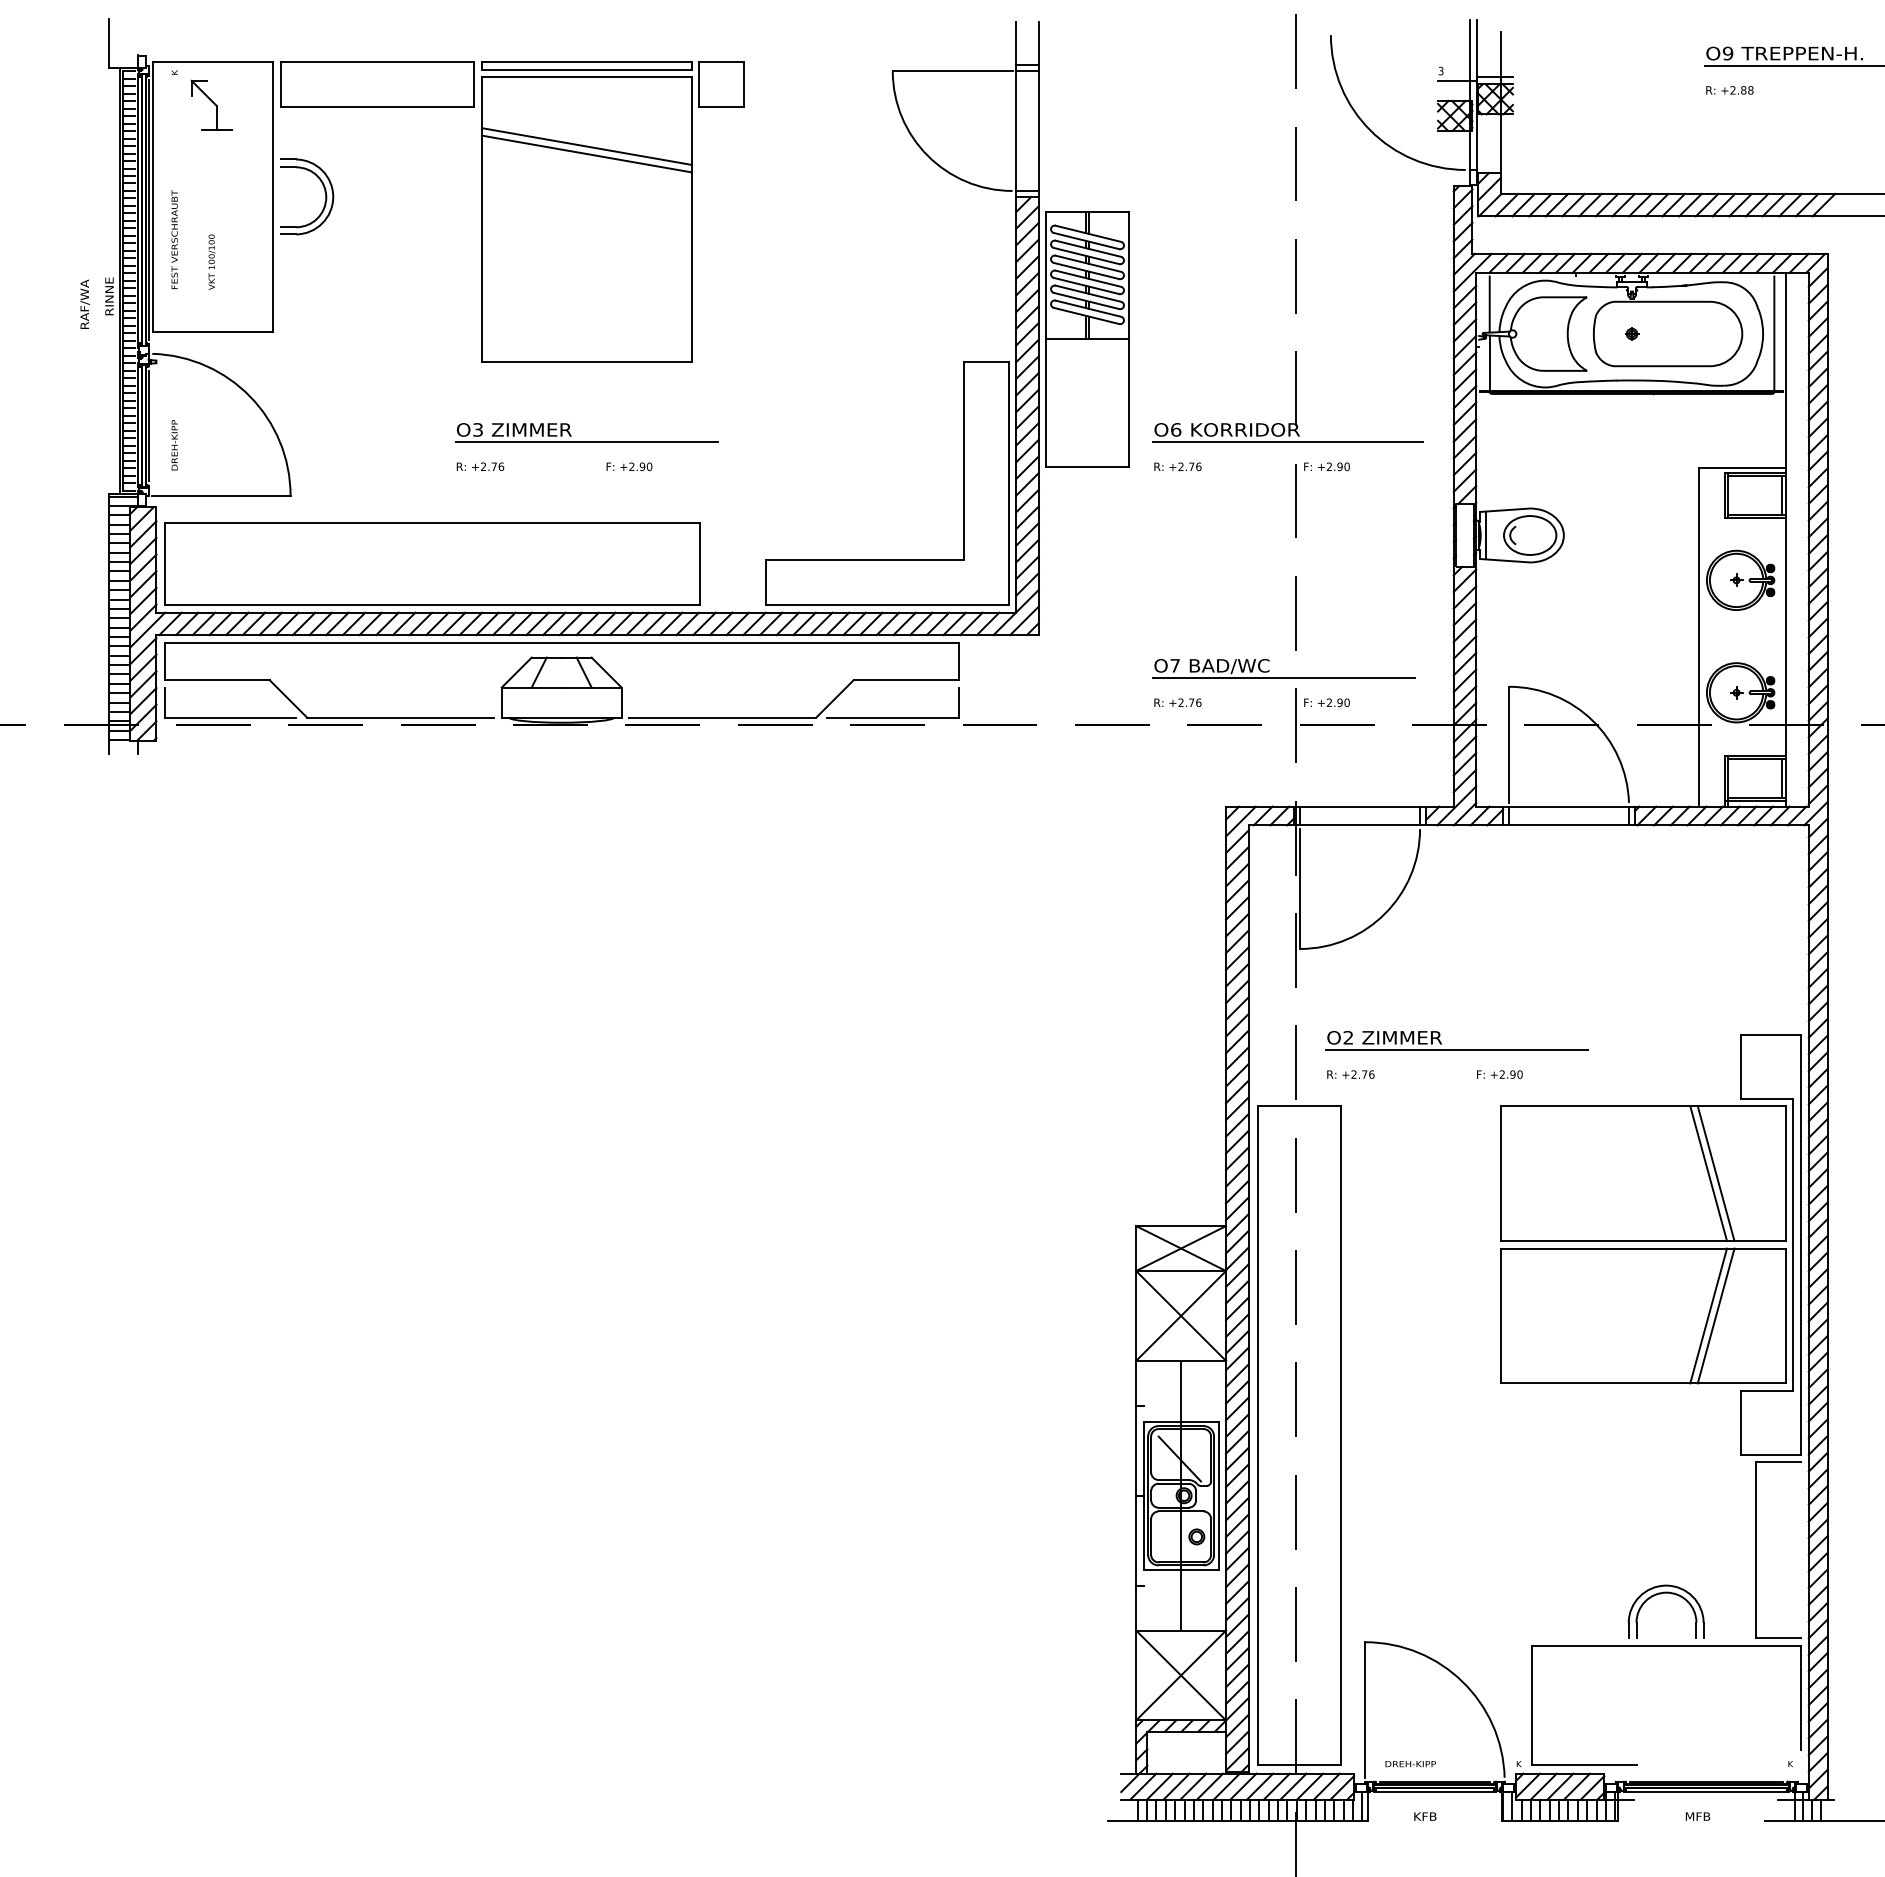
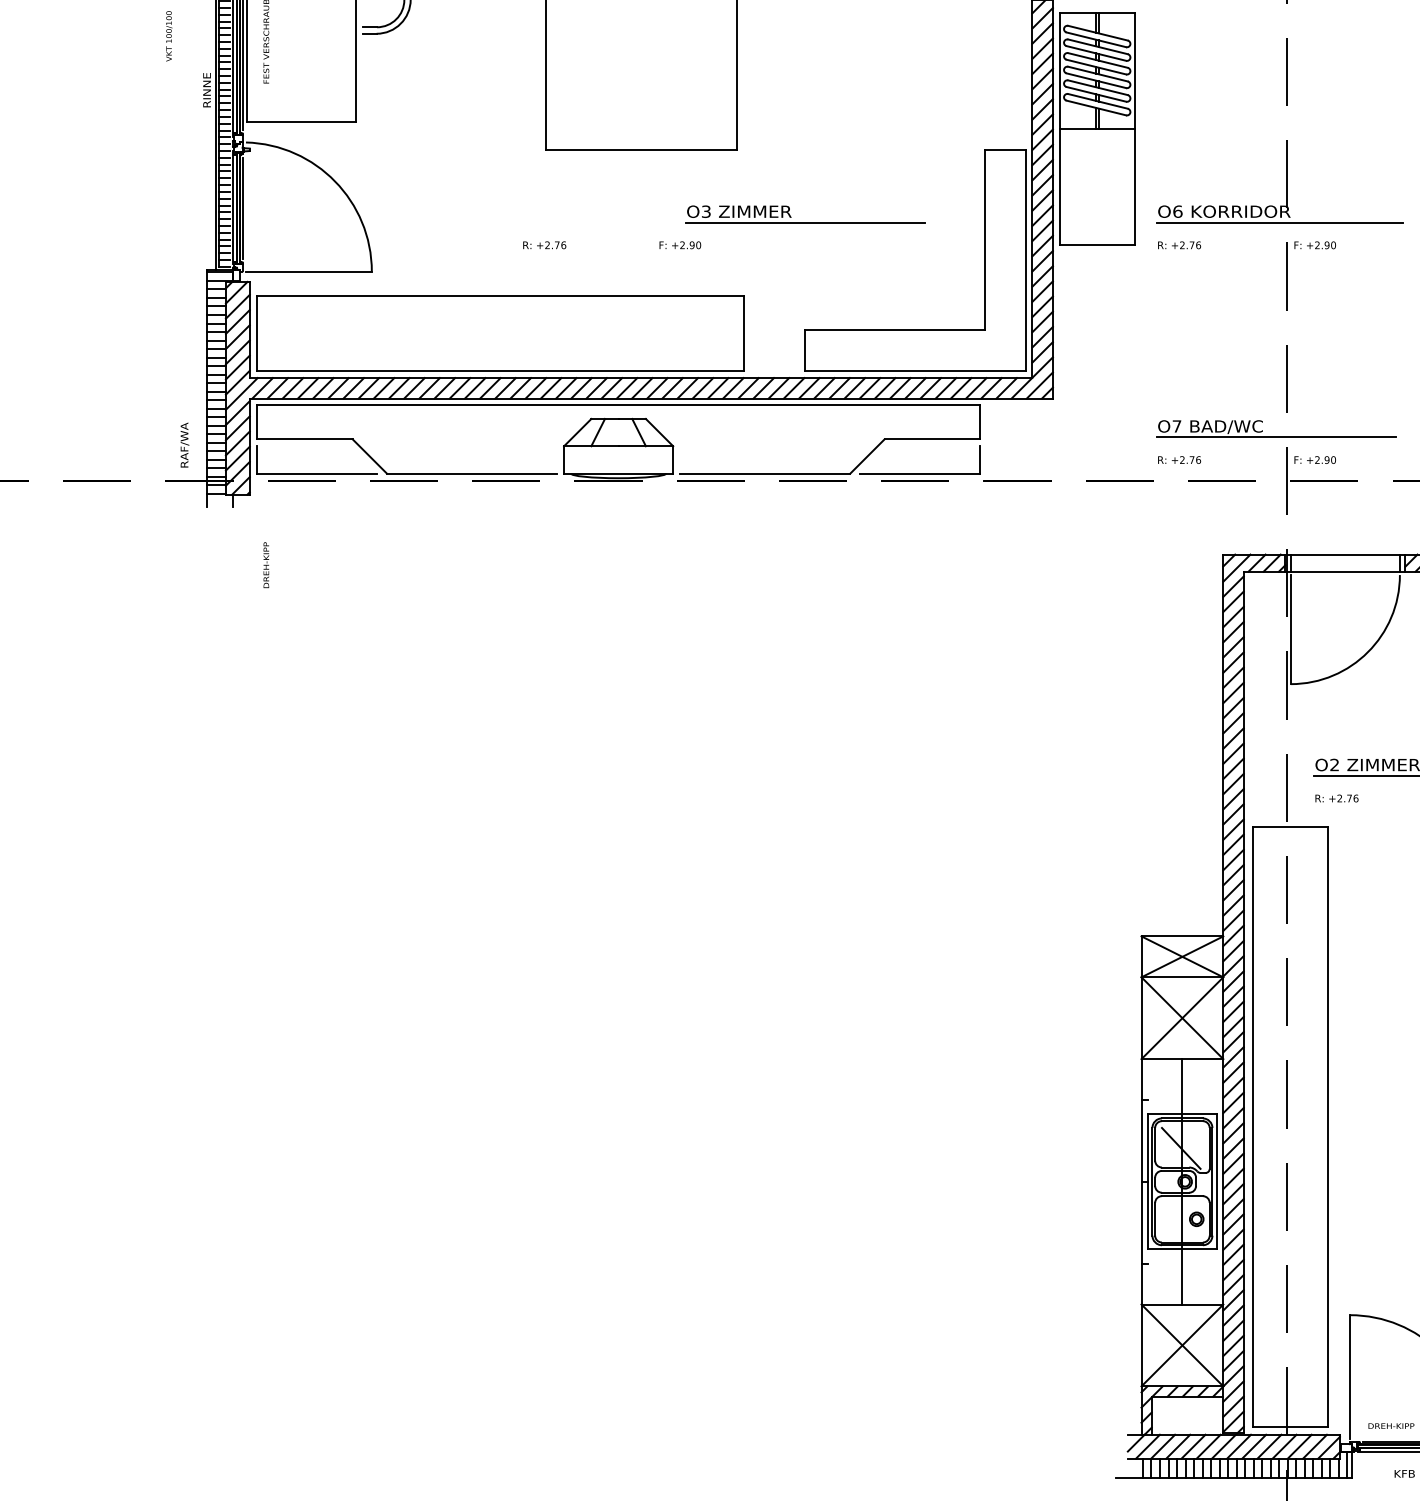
text: (211, 261) -> (168, 35), moved
text: (84, 303) -> (184, 444), moved
part: (586, 441) -> (805, 222), moved
text: (174, 445) -> (266, 565), moved

